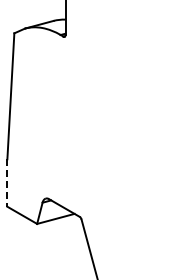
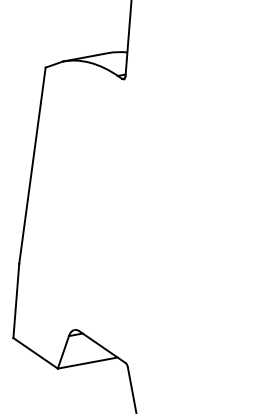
line: (7, 183) -> (16, 301), dashed -> solid

